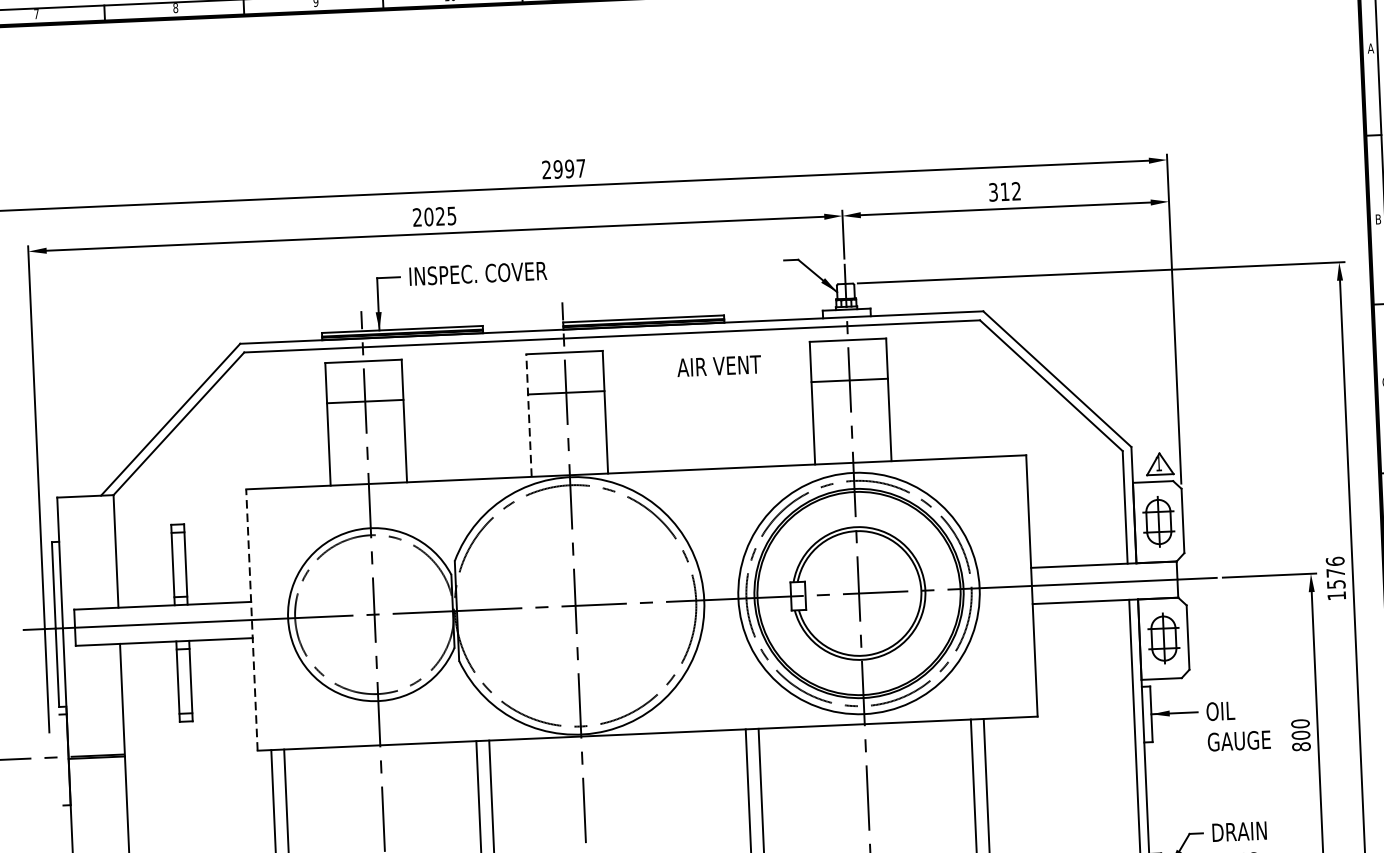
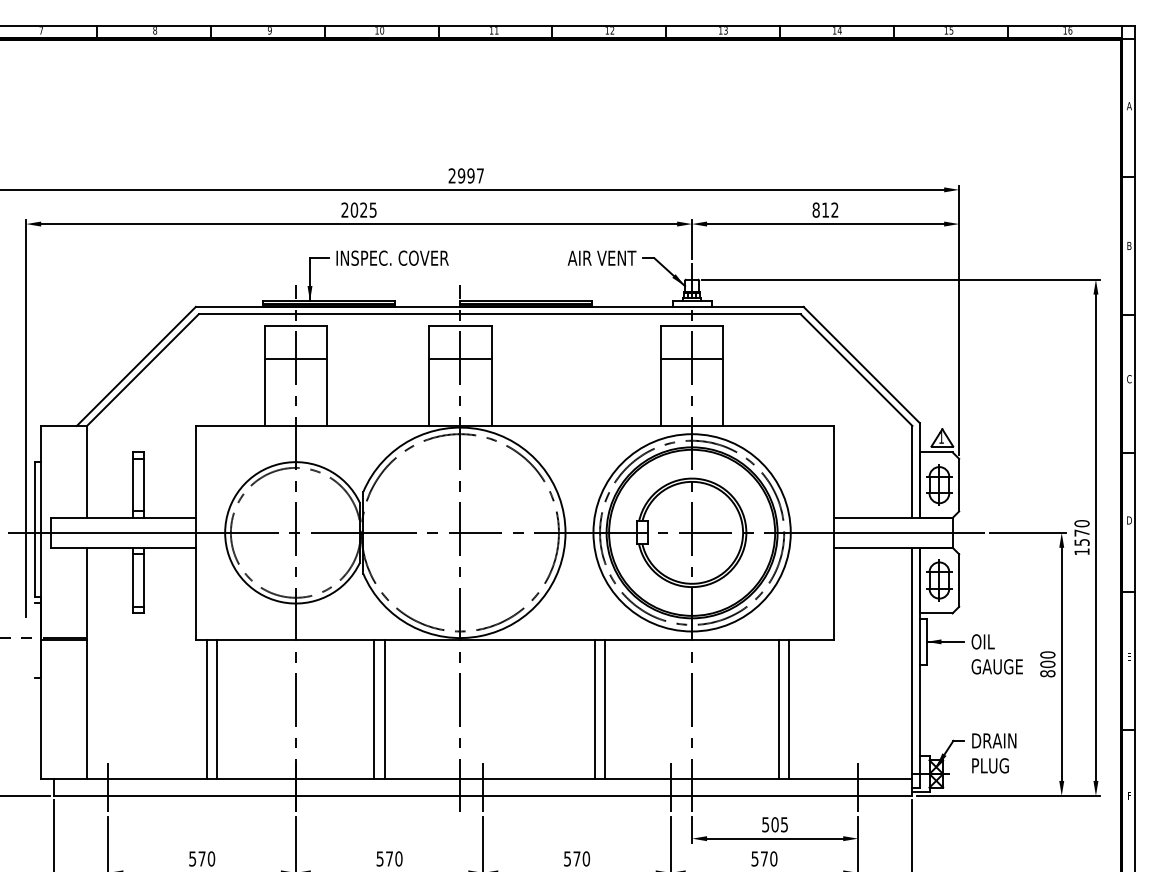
text: (992, 191) -> (815, 209), 312 -> 812
text: (718, 365) -> (601, 257), moved
line: (529, 415) -> (429, 375), dashed -> solid
text: (1334, 561) -> (1081, 523), 1576 -> 1570
line: (251, 619) -> (195, 532), dashed -> solid

